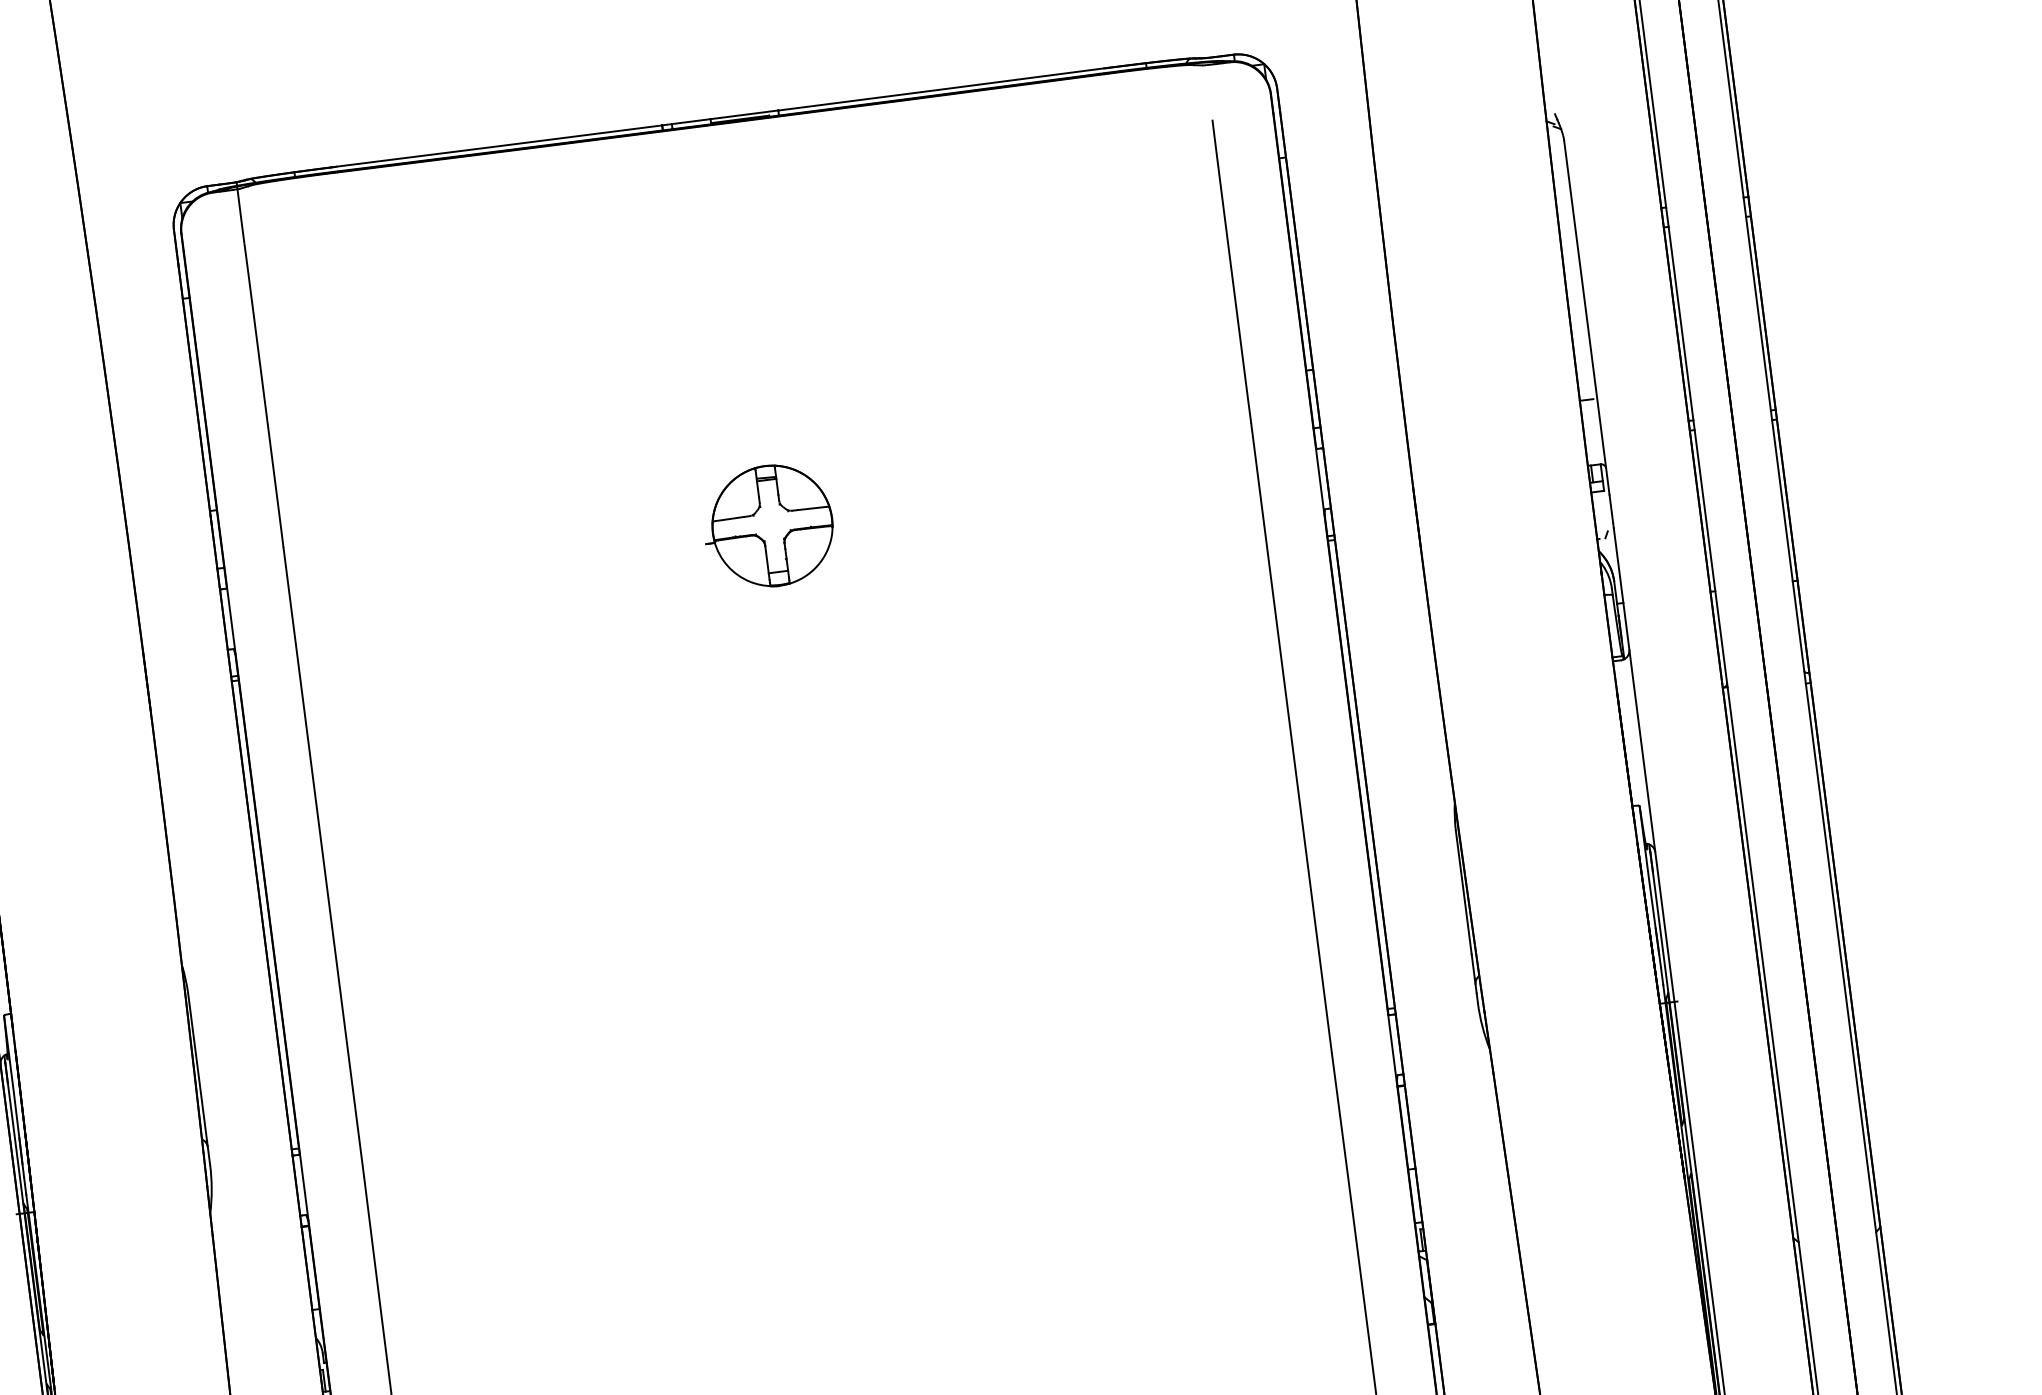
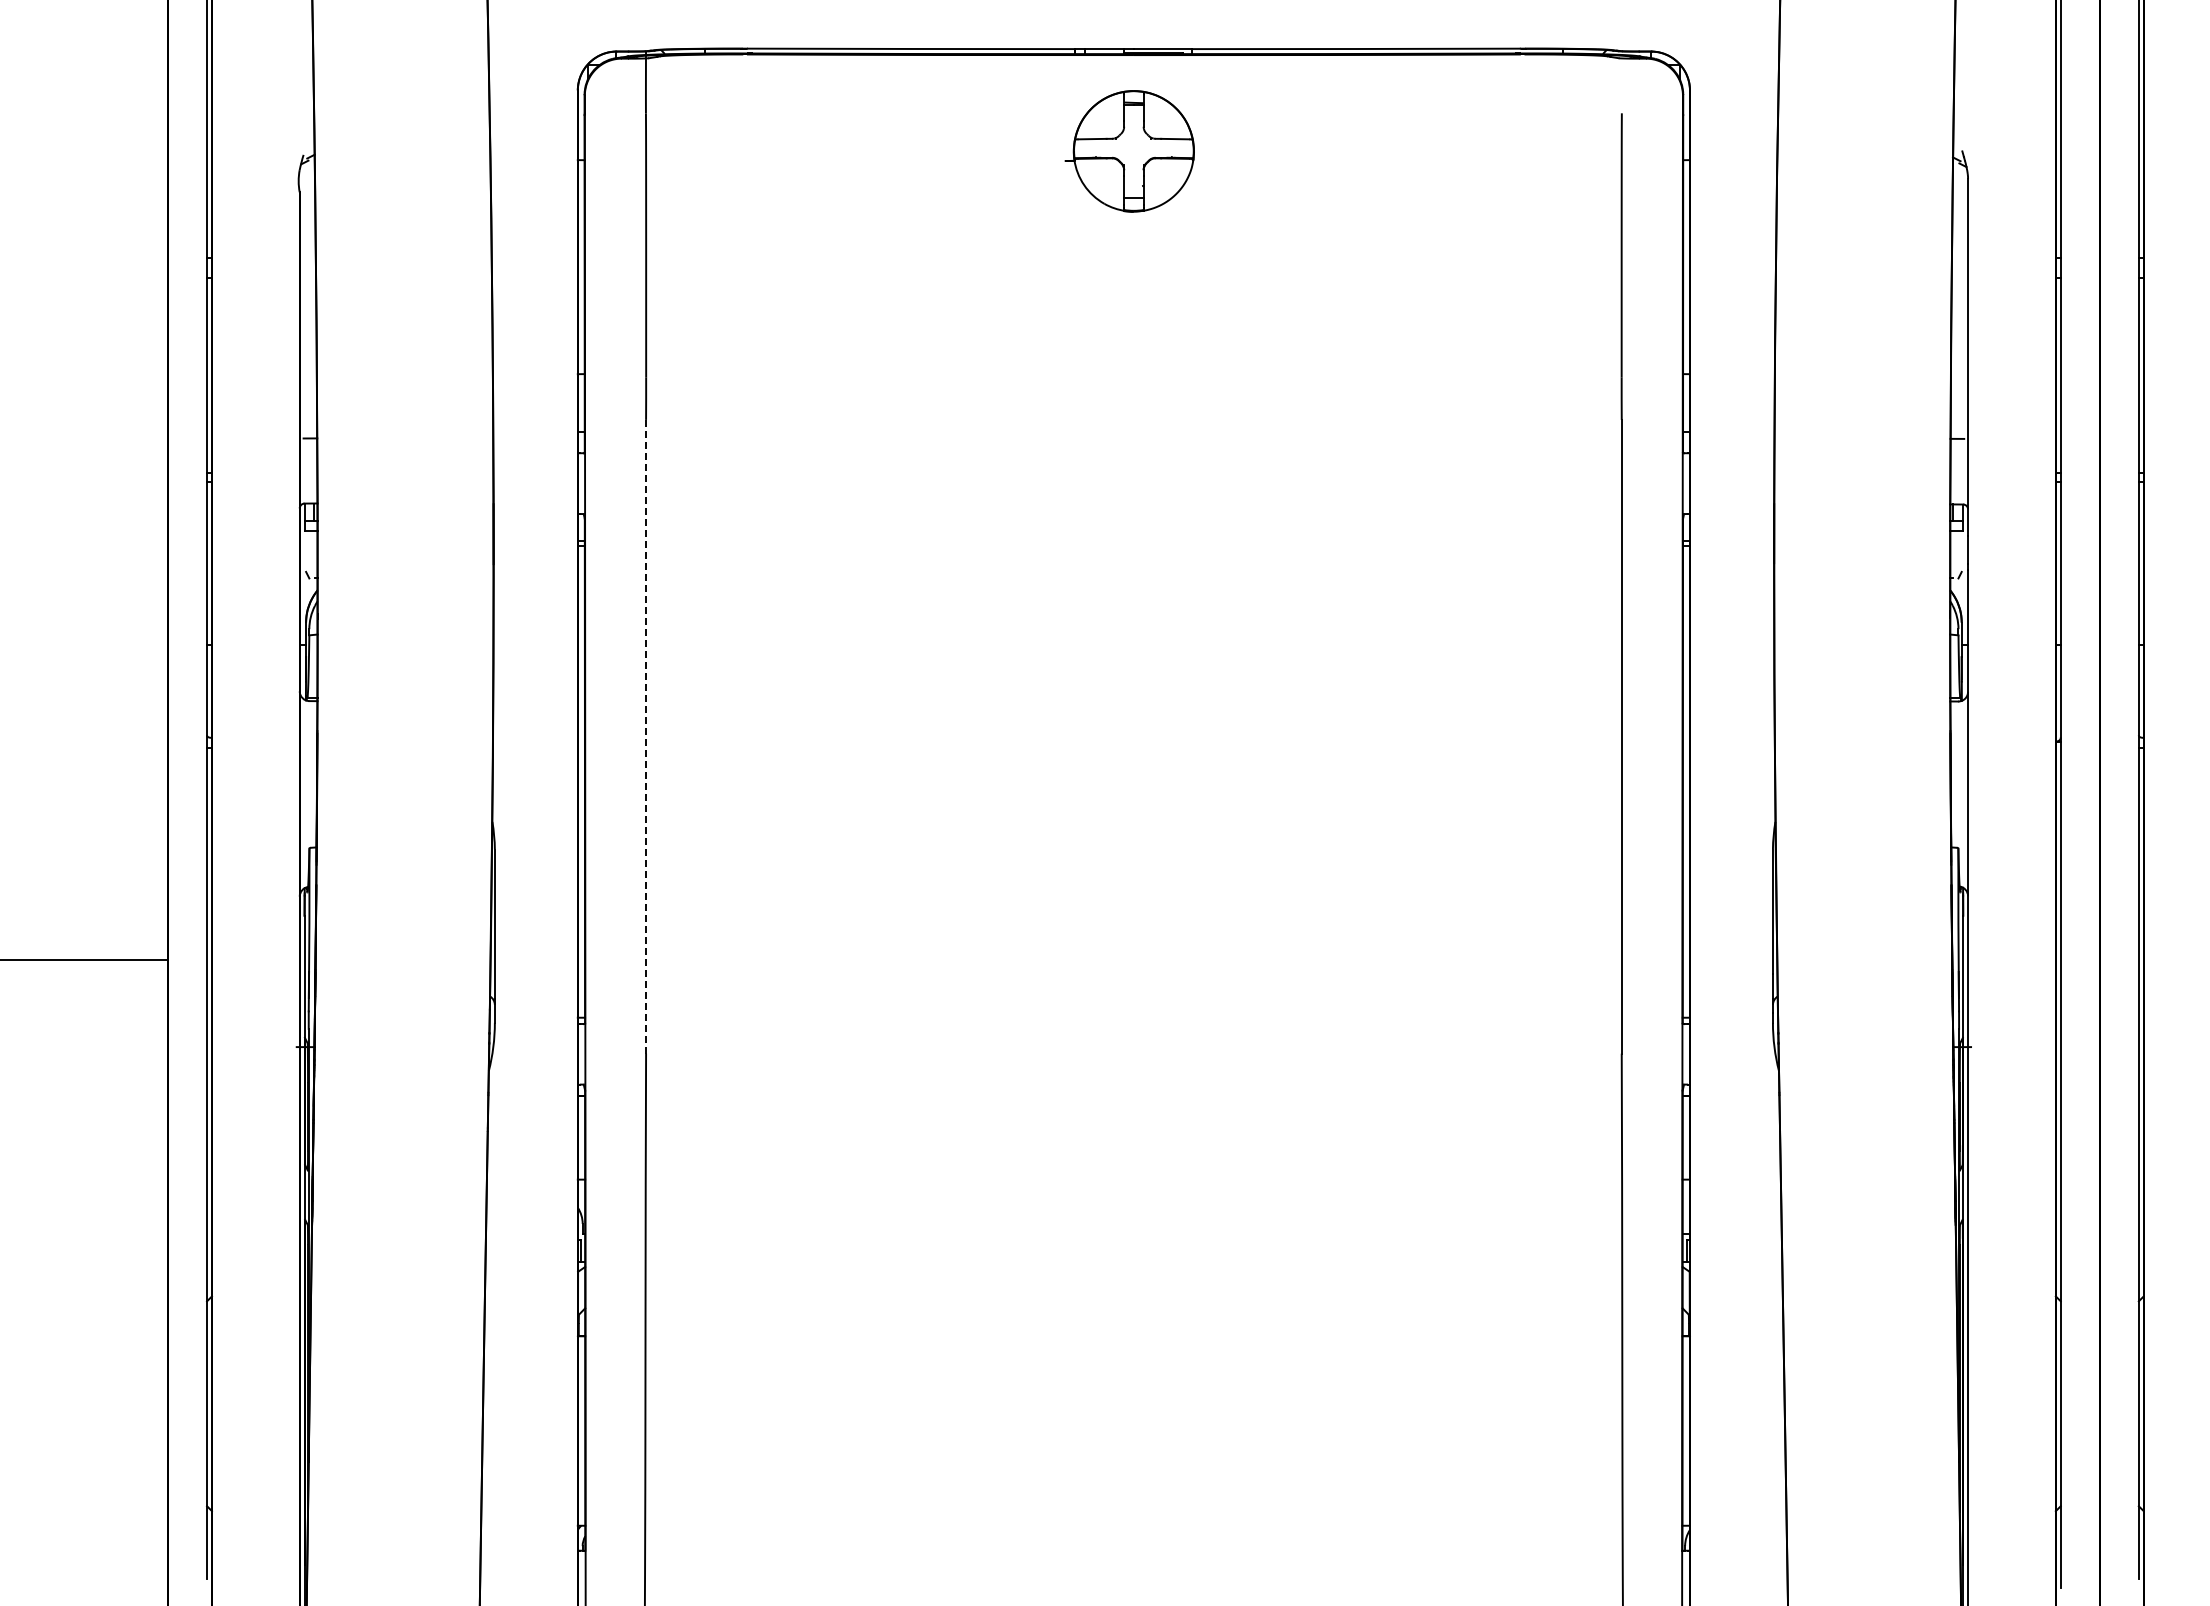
part: (768, 526) -> (1129, 151), moved
line: (324, 861) -> (646, 736), solid -> dashed

